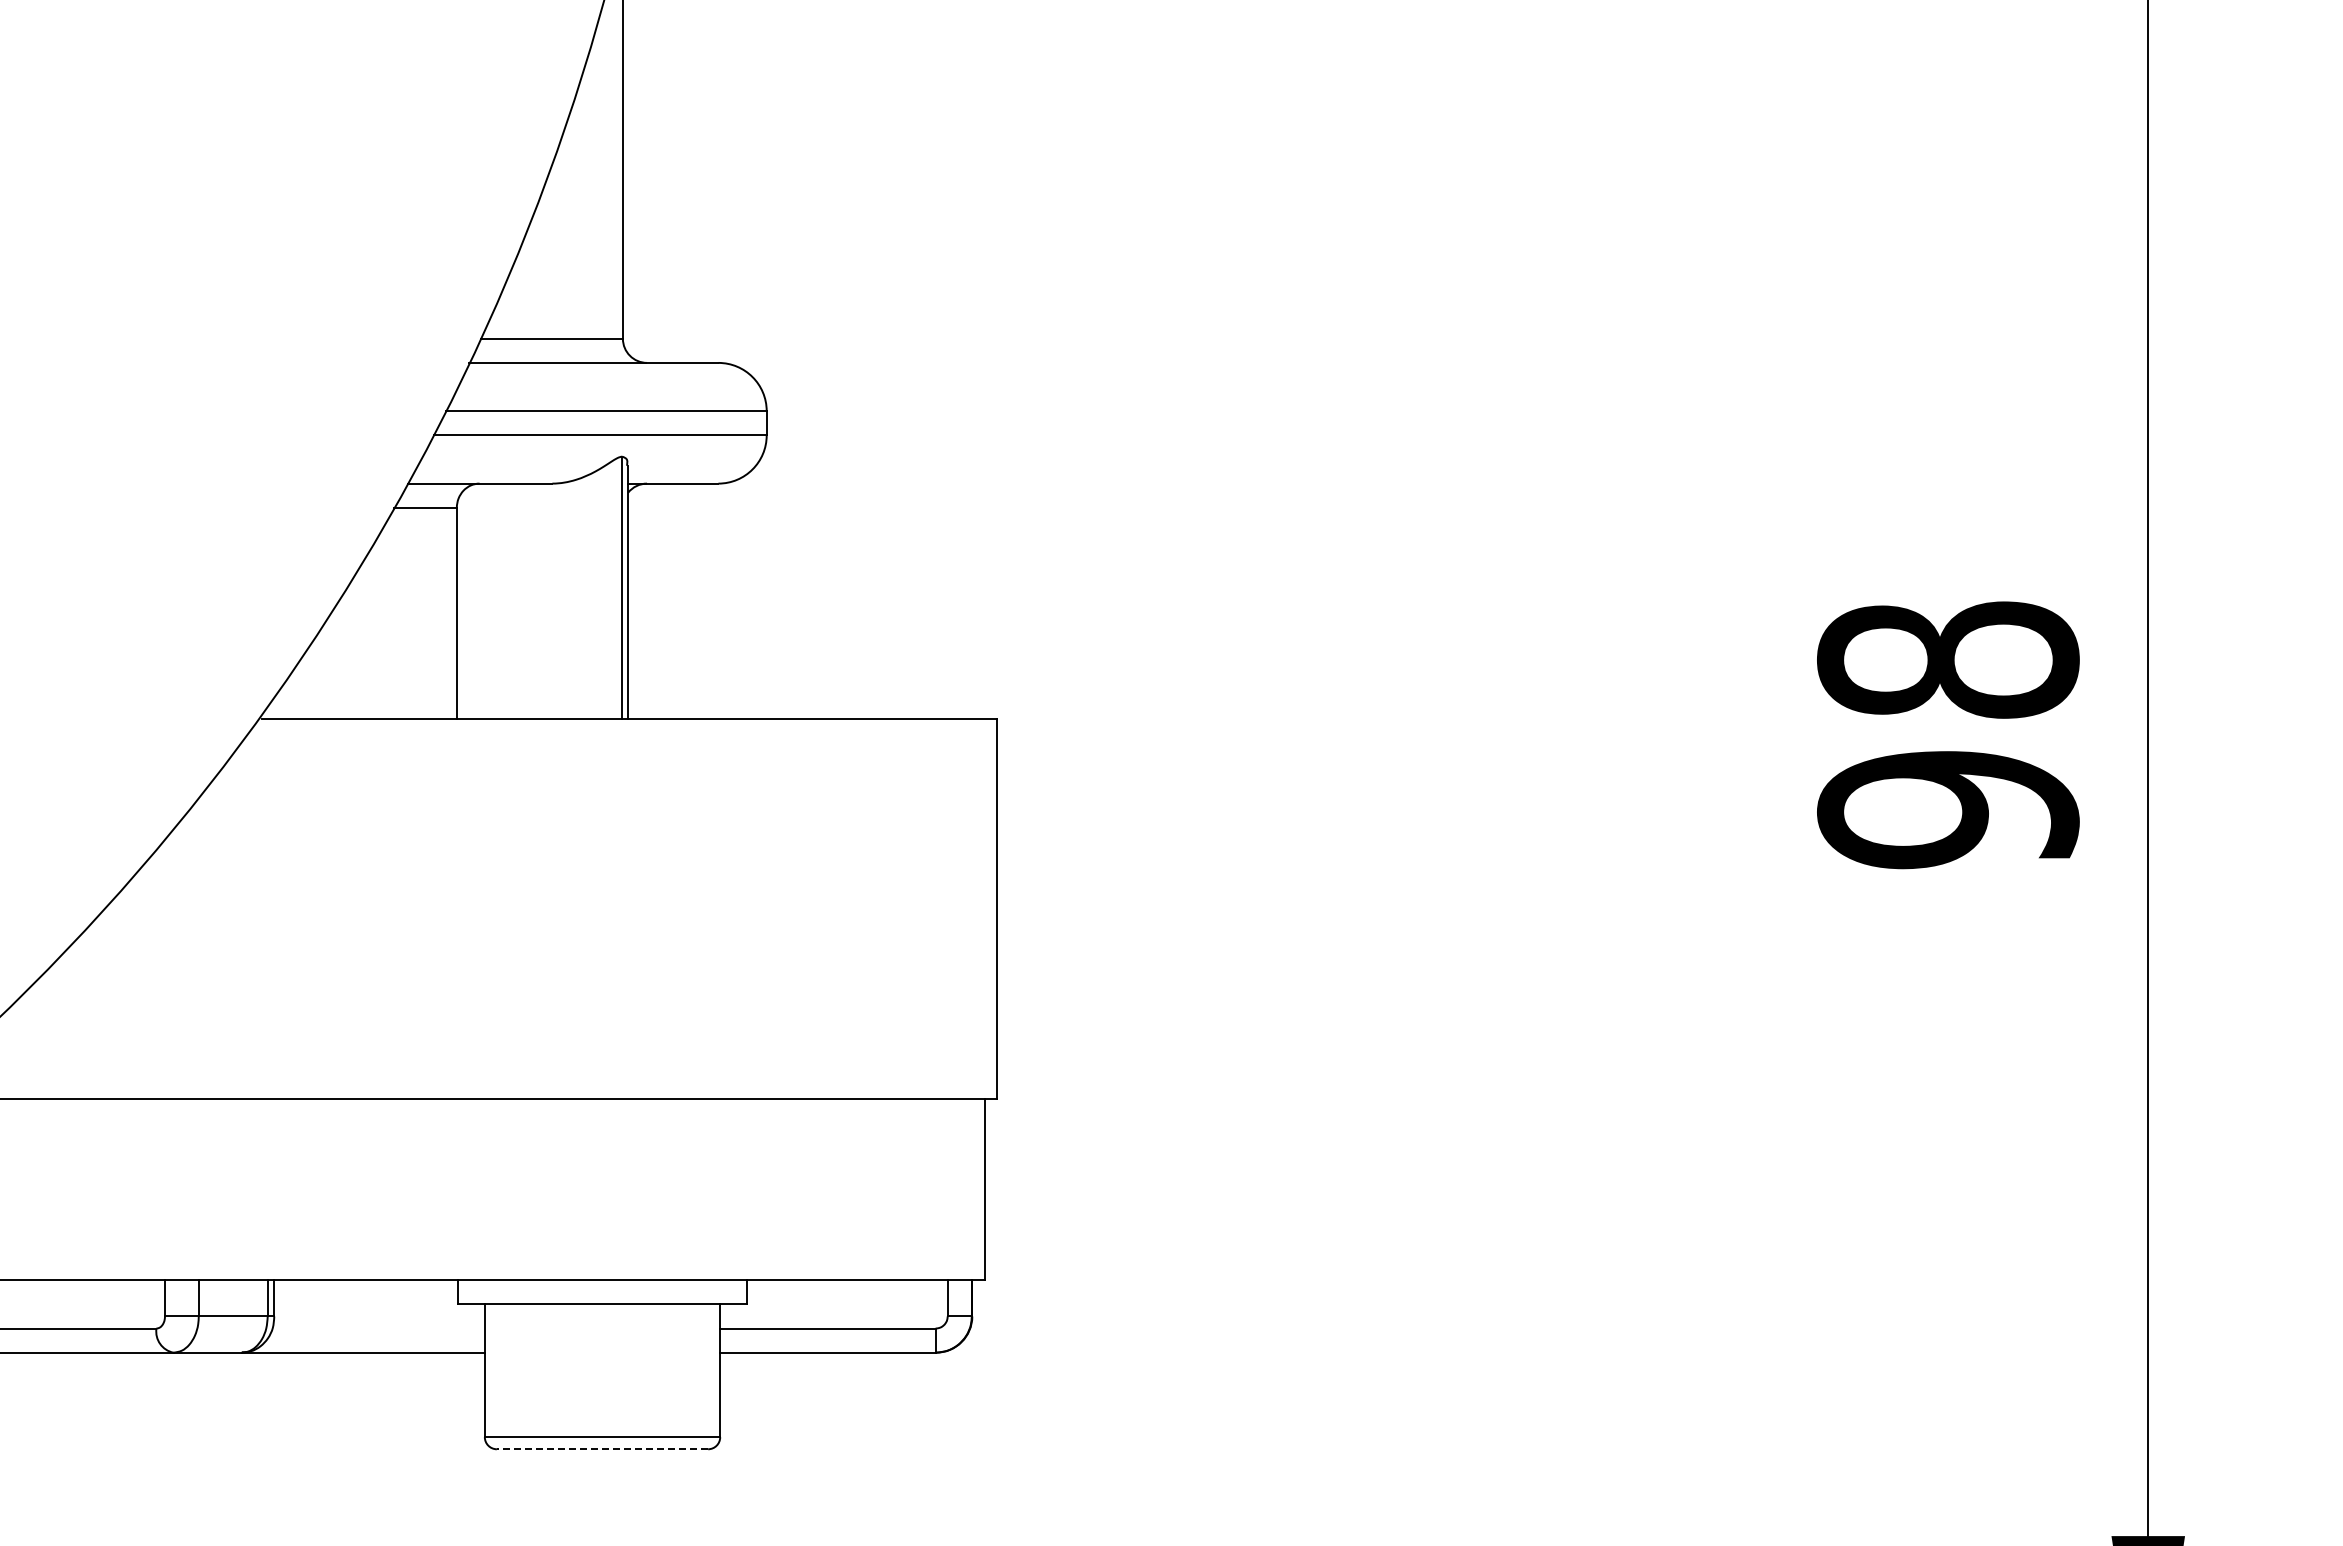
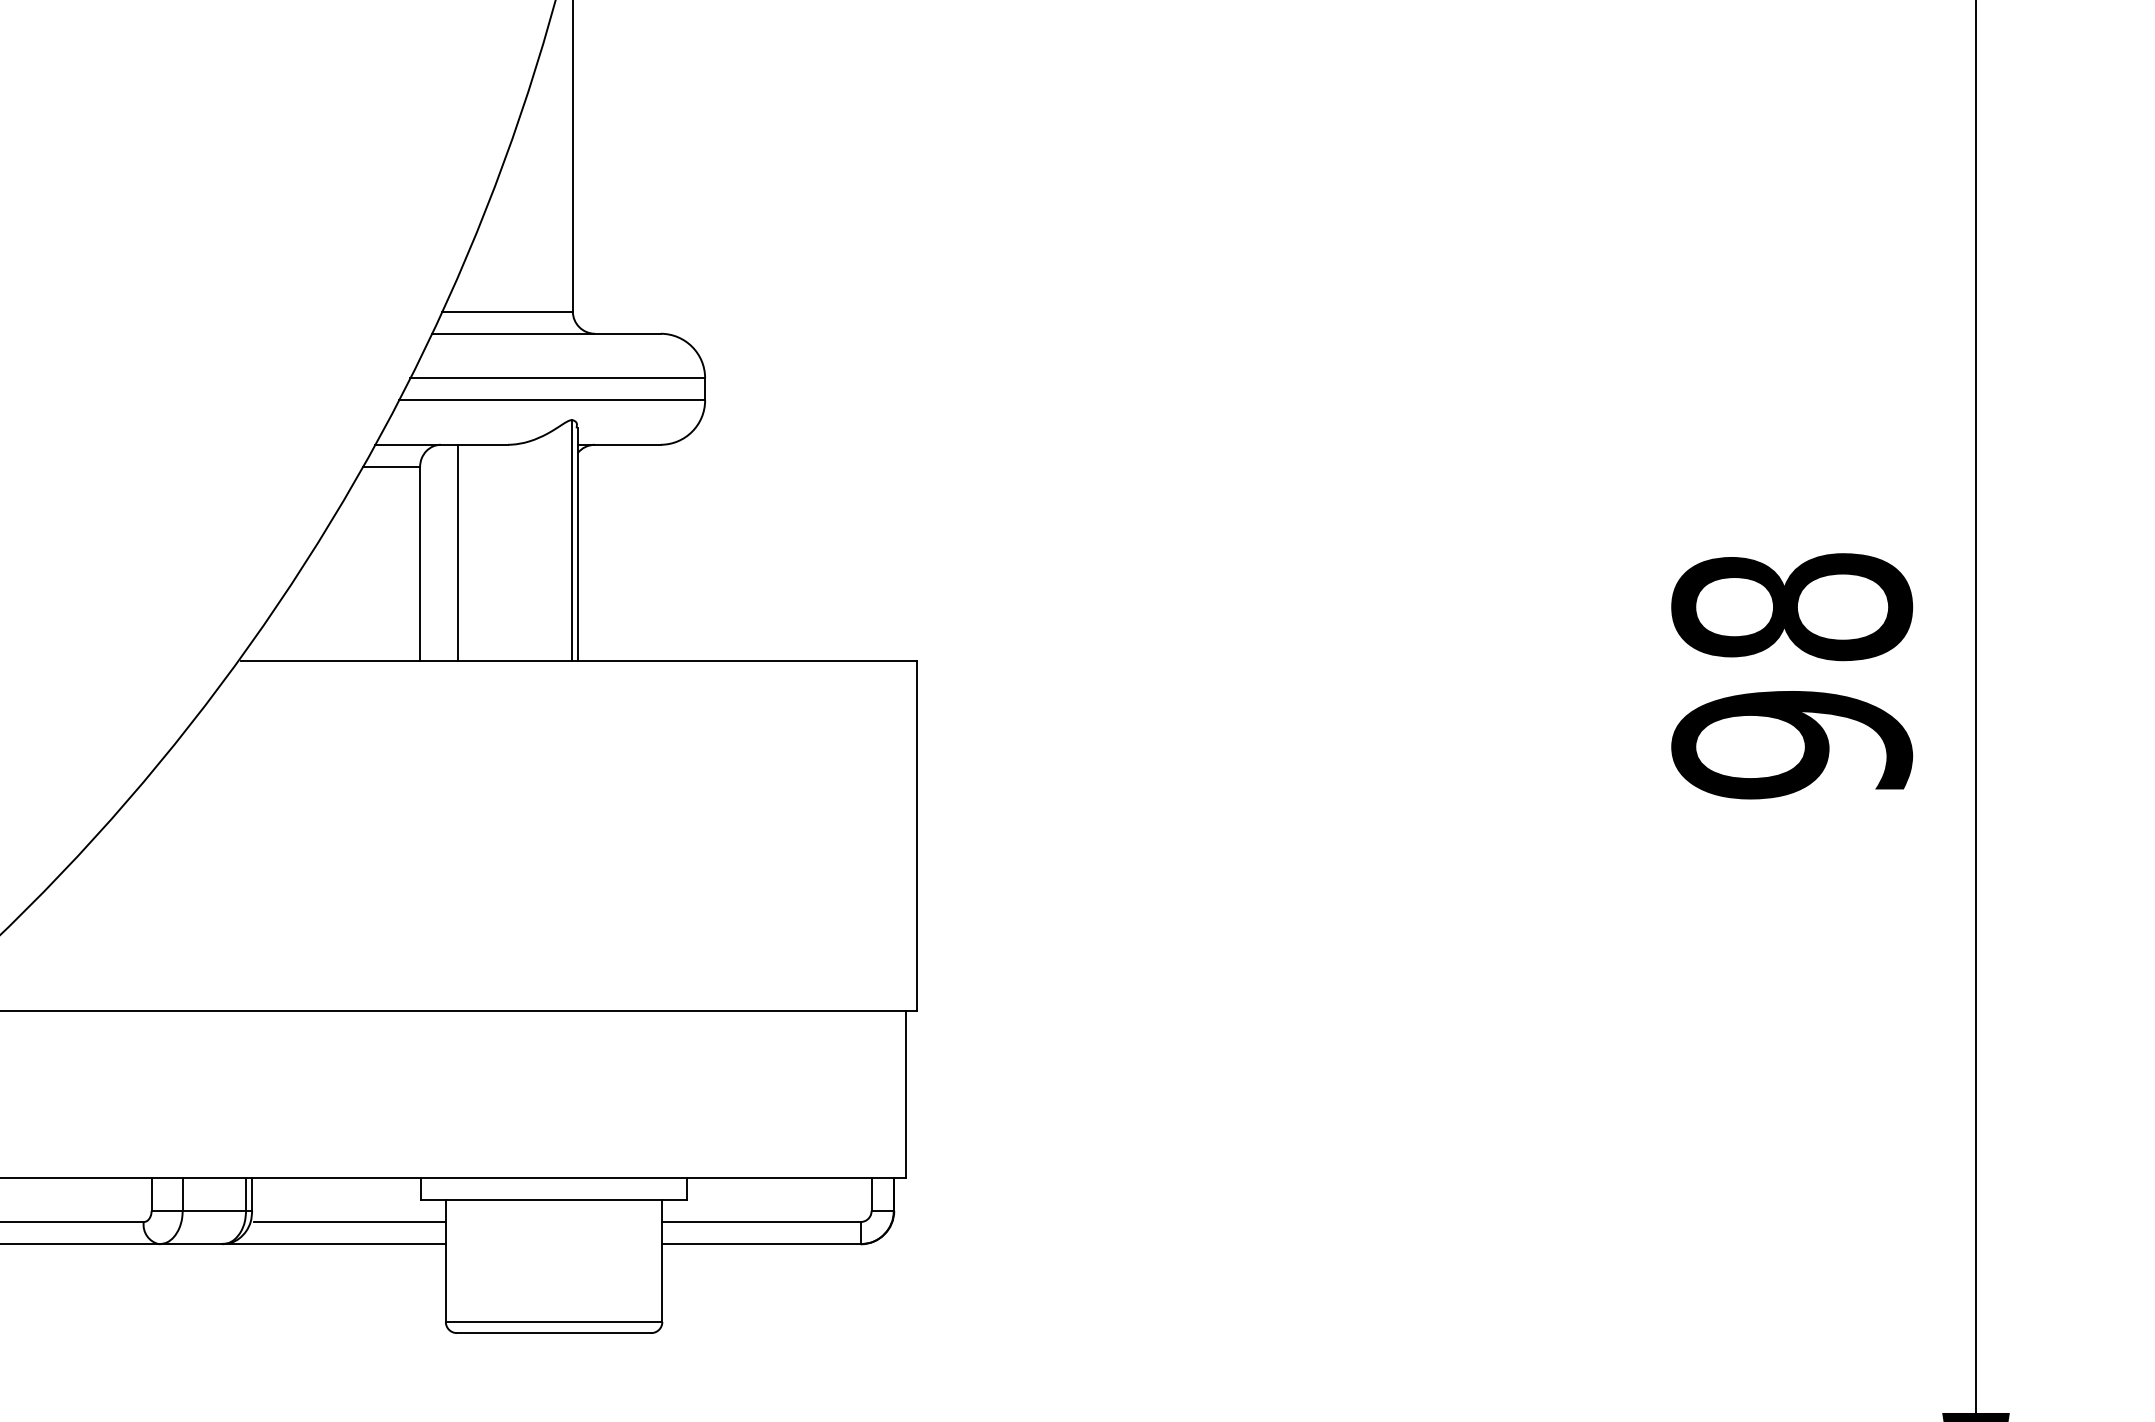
line: (498, 601) -> (458, 553), added
line: (380, 1328) -> (349, 1222), added
line: (602, 1449) -> (554, 1333), dashed -> solid

